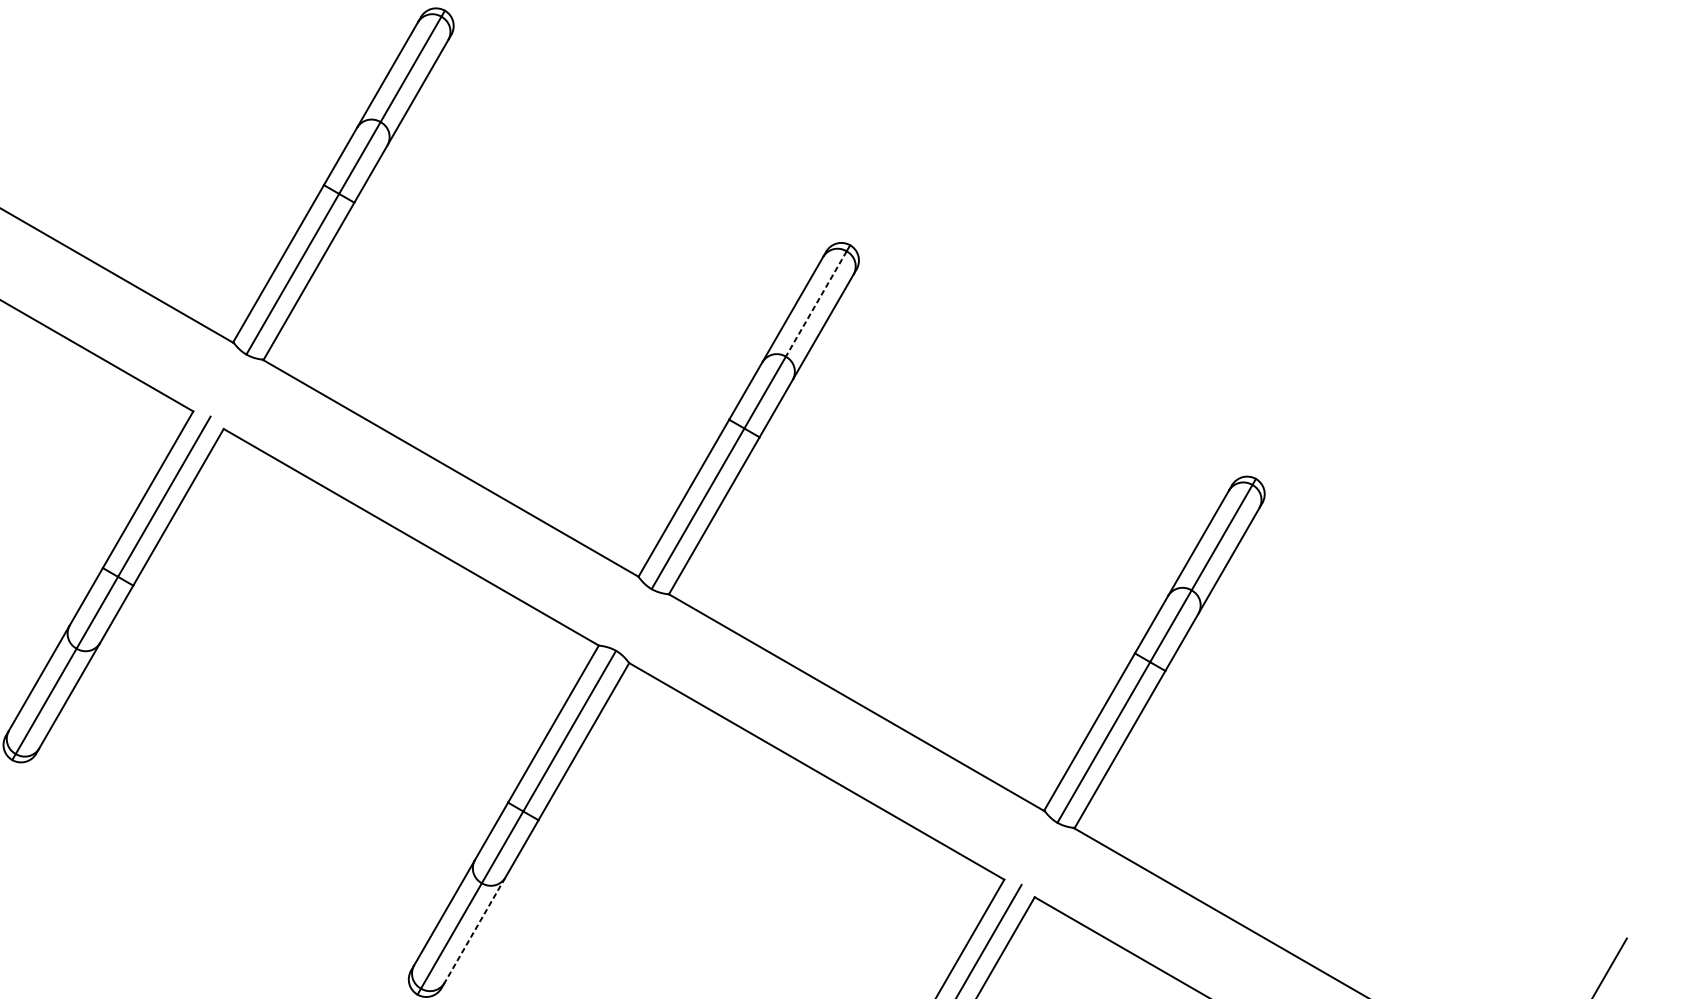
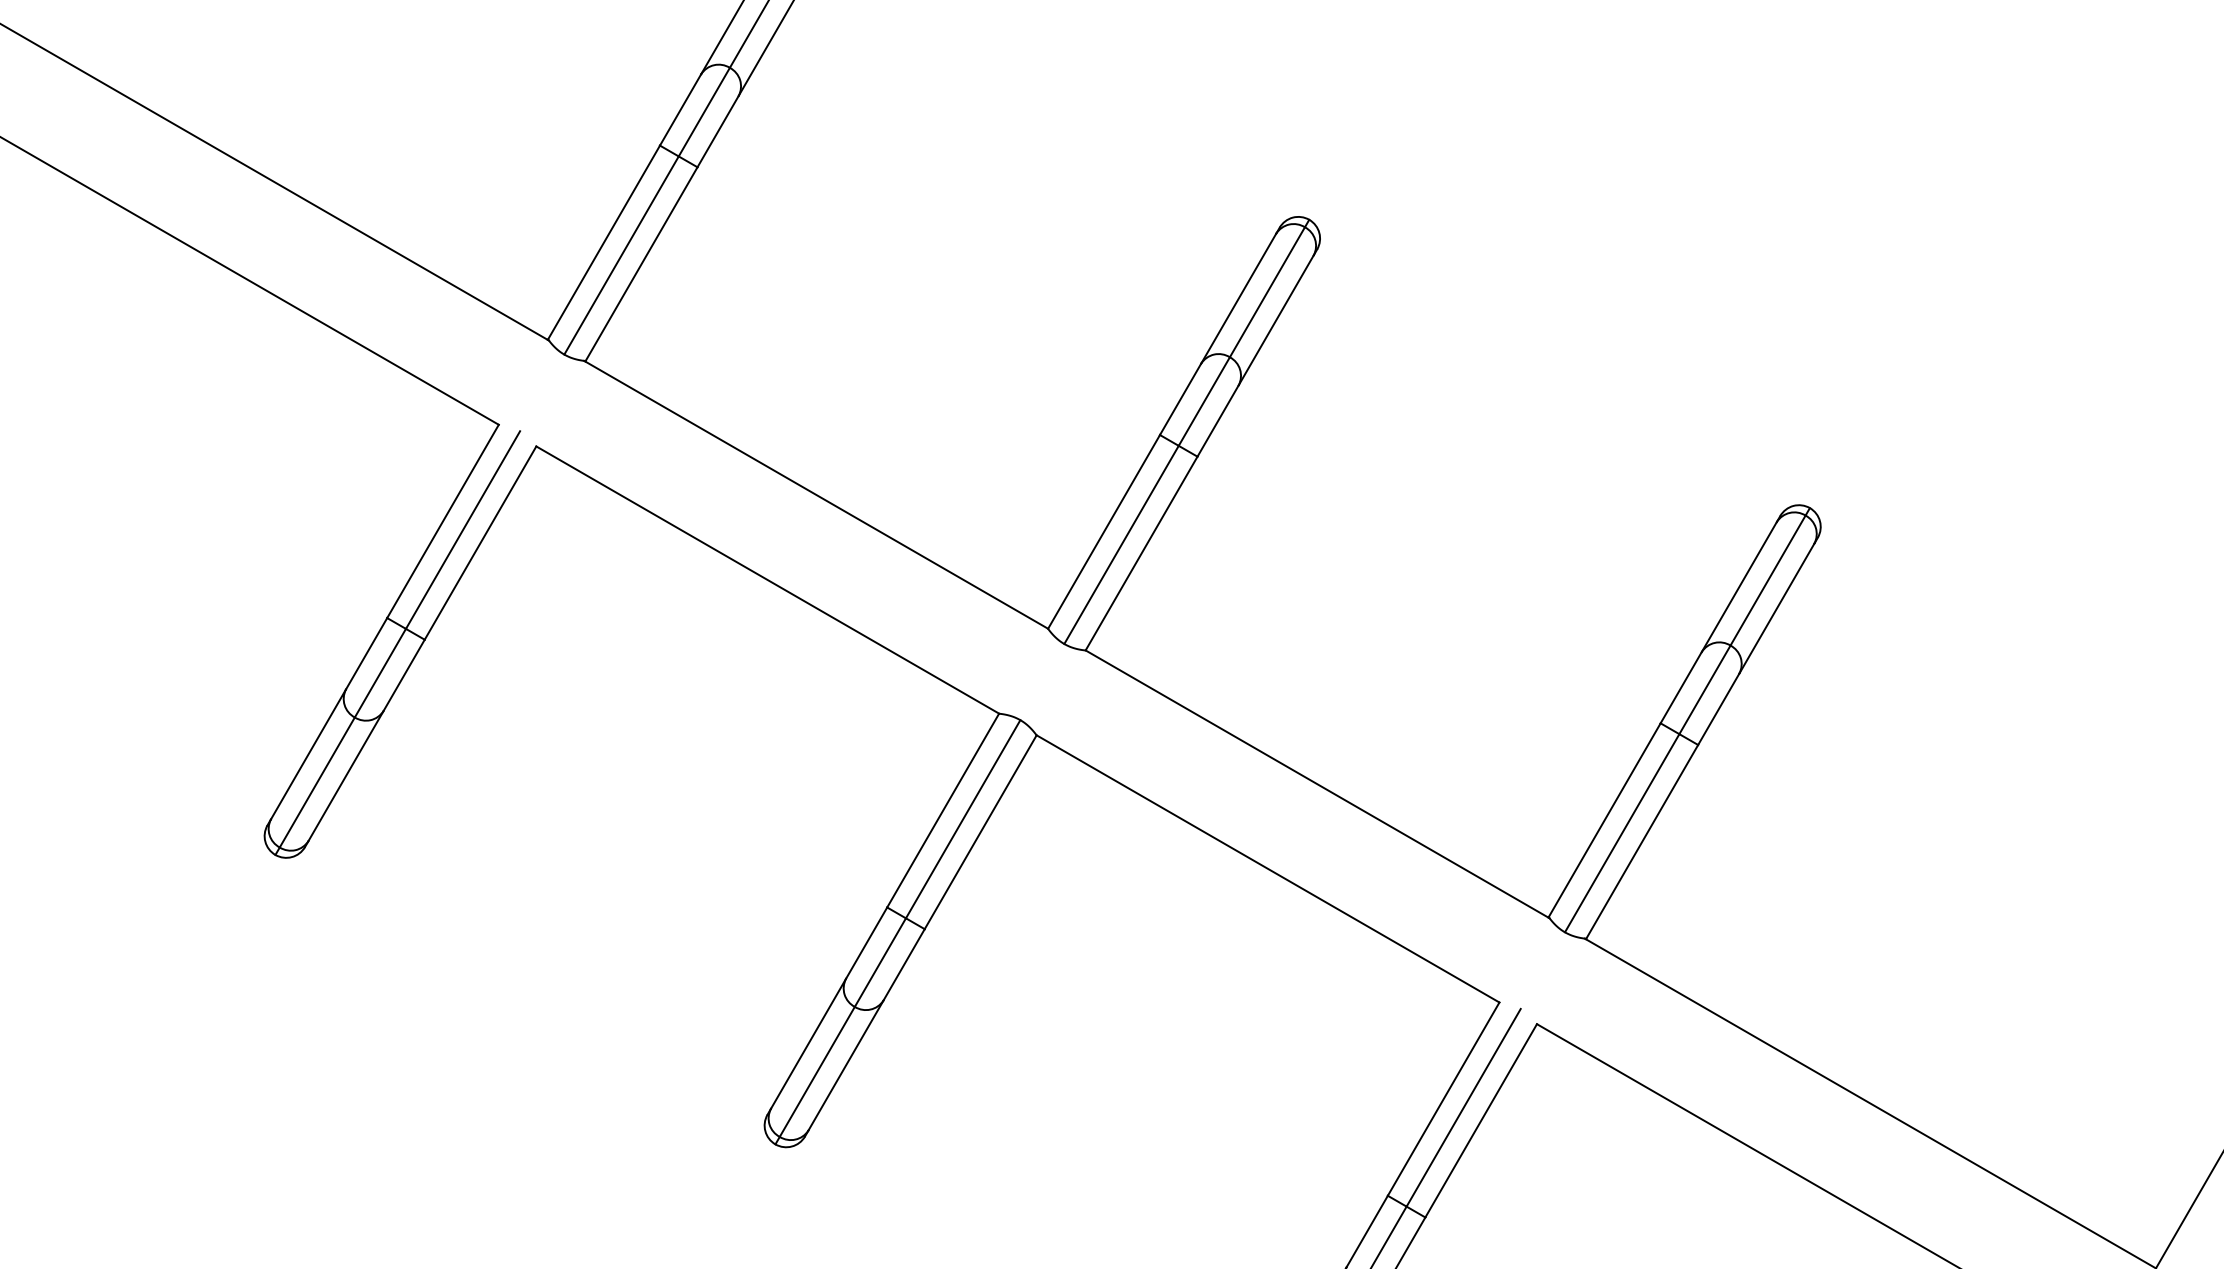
line: (816, 304) -> (1267, 292), dashed -> solid
line: (474, 930) -> (845, 1065), dashed -> solid

